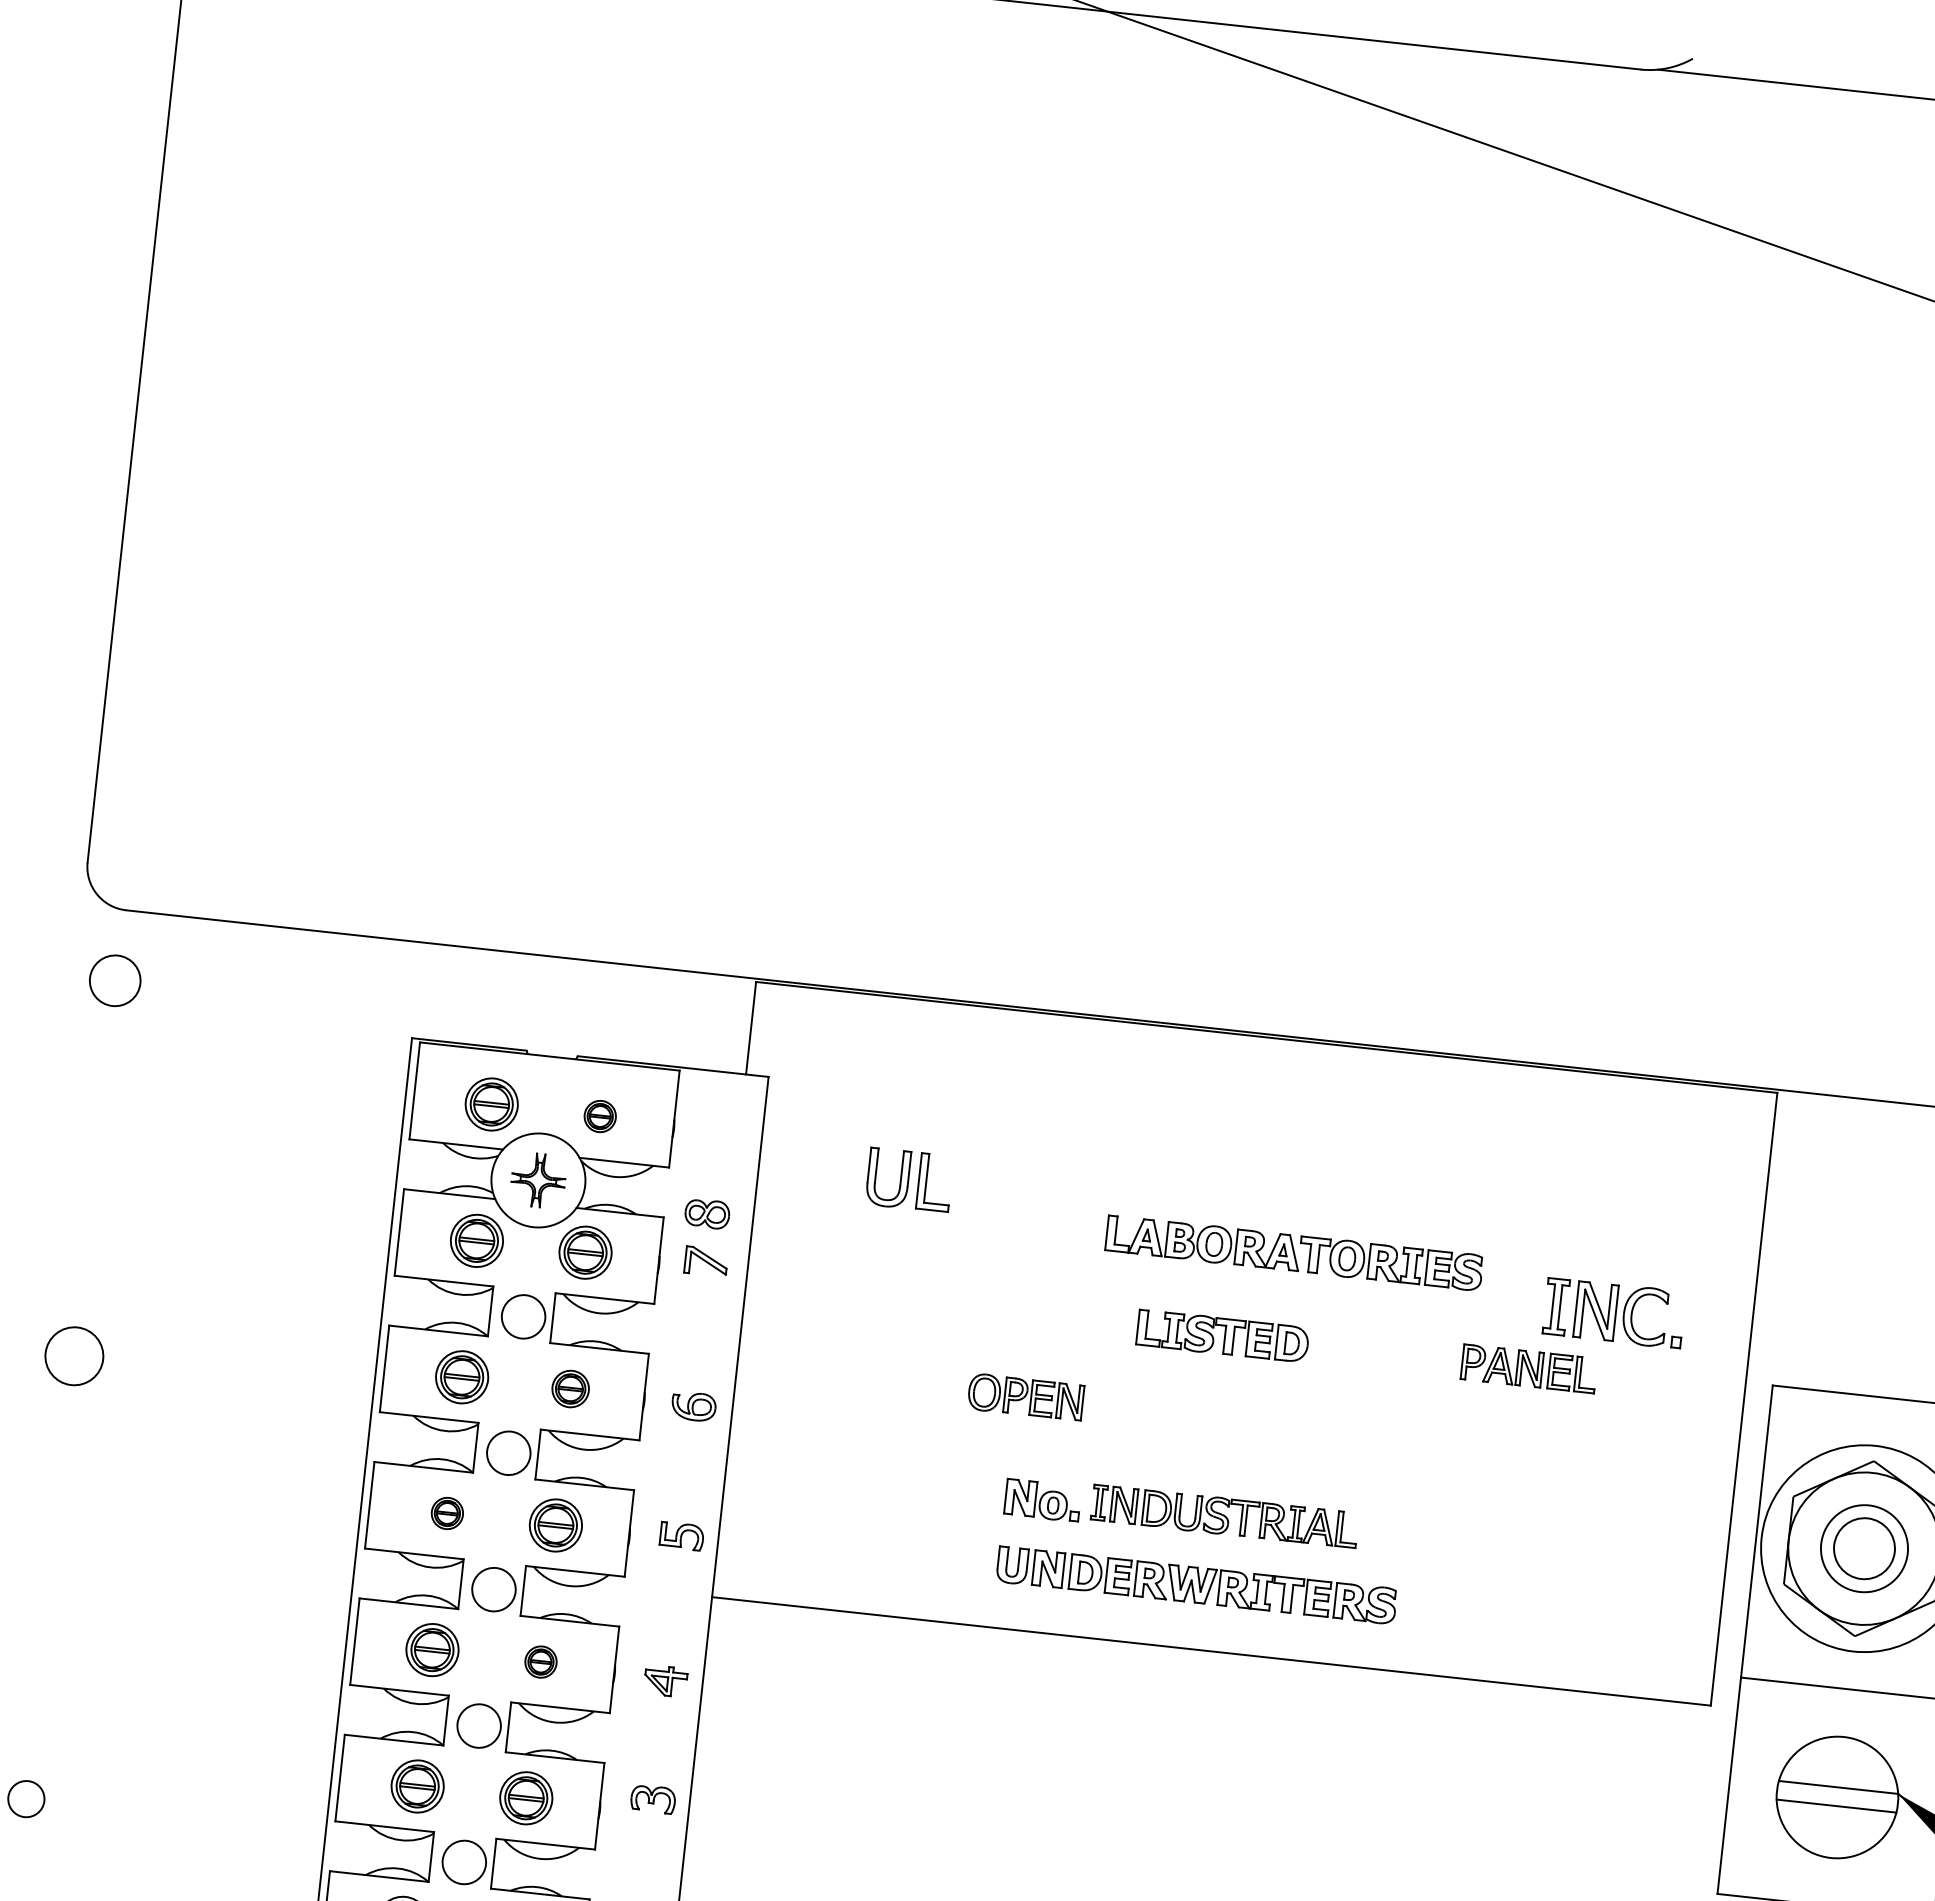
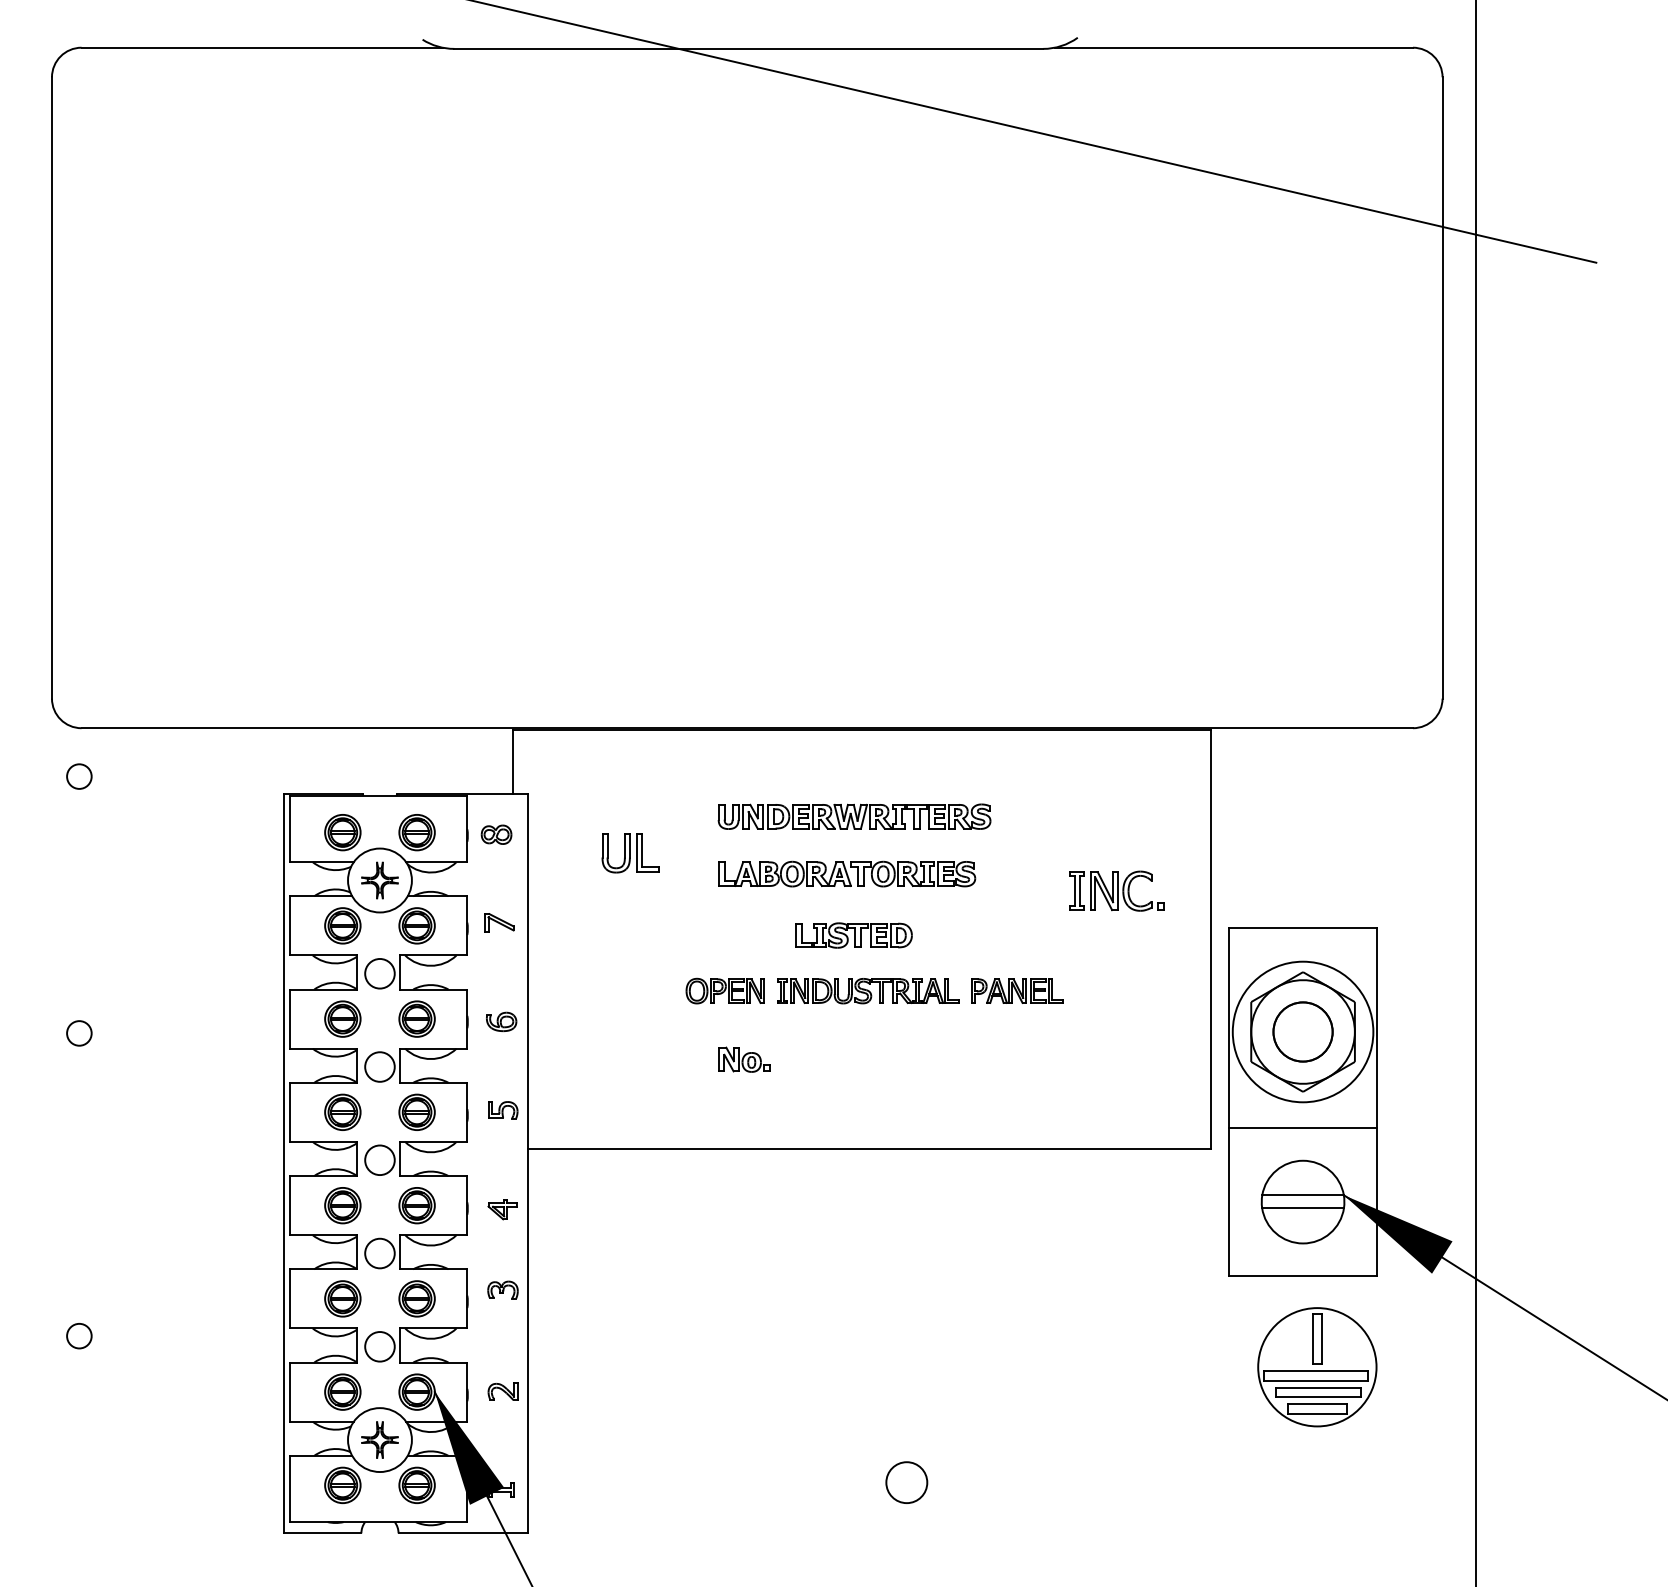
circle: (115, 980) -> (79, 776), size x0.71
part: (599, 1116) -> (416, 832), size x1.67
part: (707, 1213) -> (496, 834), moved
part: (1295, 1252) -> (847, 873), moved
circle: (74, 1356) -> (79, 1033), size x0.62
part: (1529, 1368) -> (1017, 990), moved
part: (569, 1388) -> (416, 1018), size x1.43
part: (446, 1512) -> (342, 1111), size x1.67
part: (1224, 1516) -> (868, 991), moved
circle: (1863, 1547) -> (1302, 1031), size x1.43
part: (1196, 1584) -> (854, 816), moved
part: (540, 1661) -> (416, 1205), size x1.67

